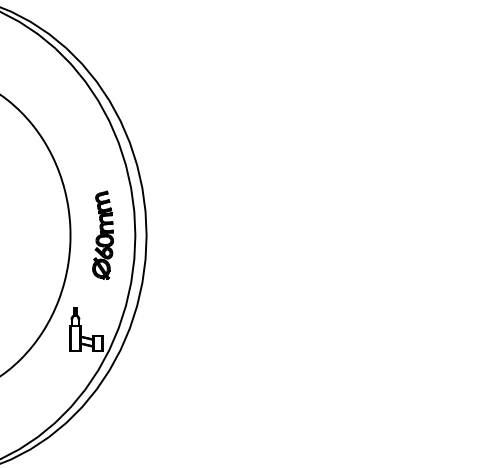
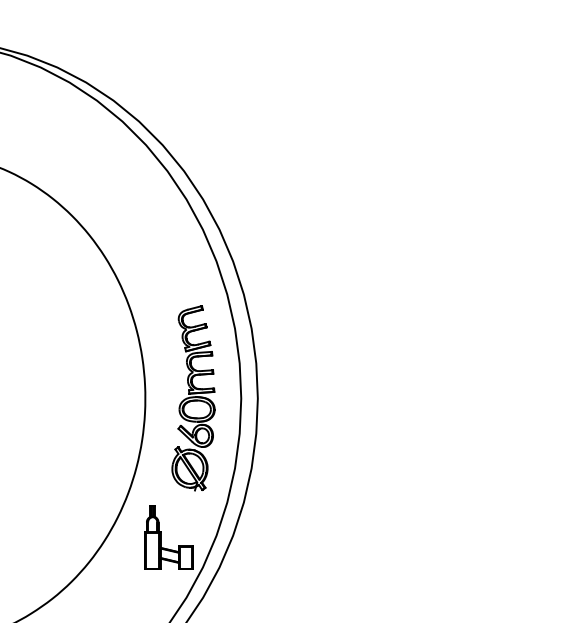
part: (102, 235) -> (192, 398), size x1.43

